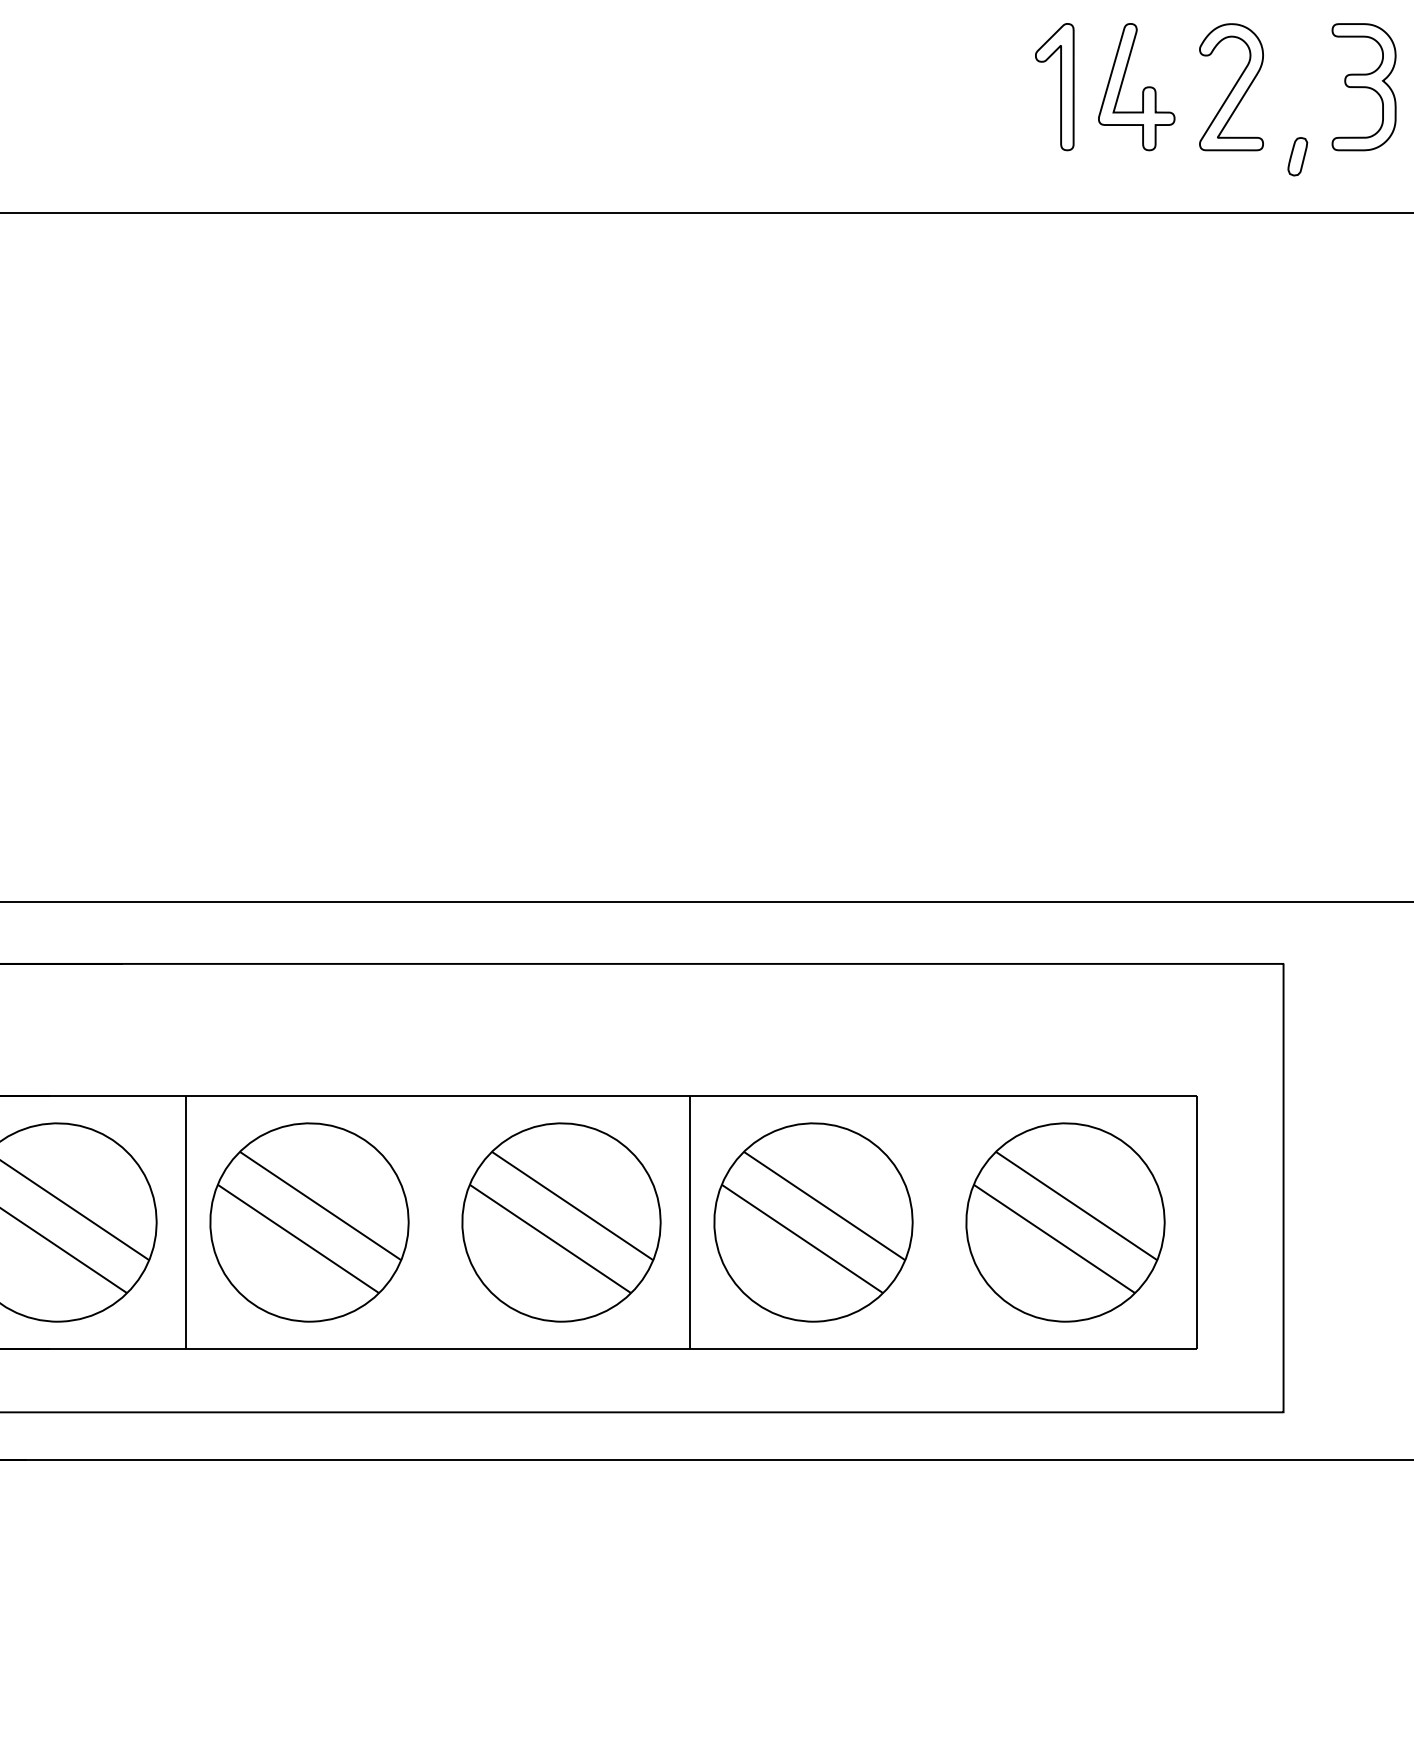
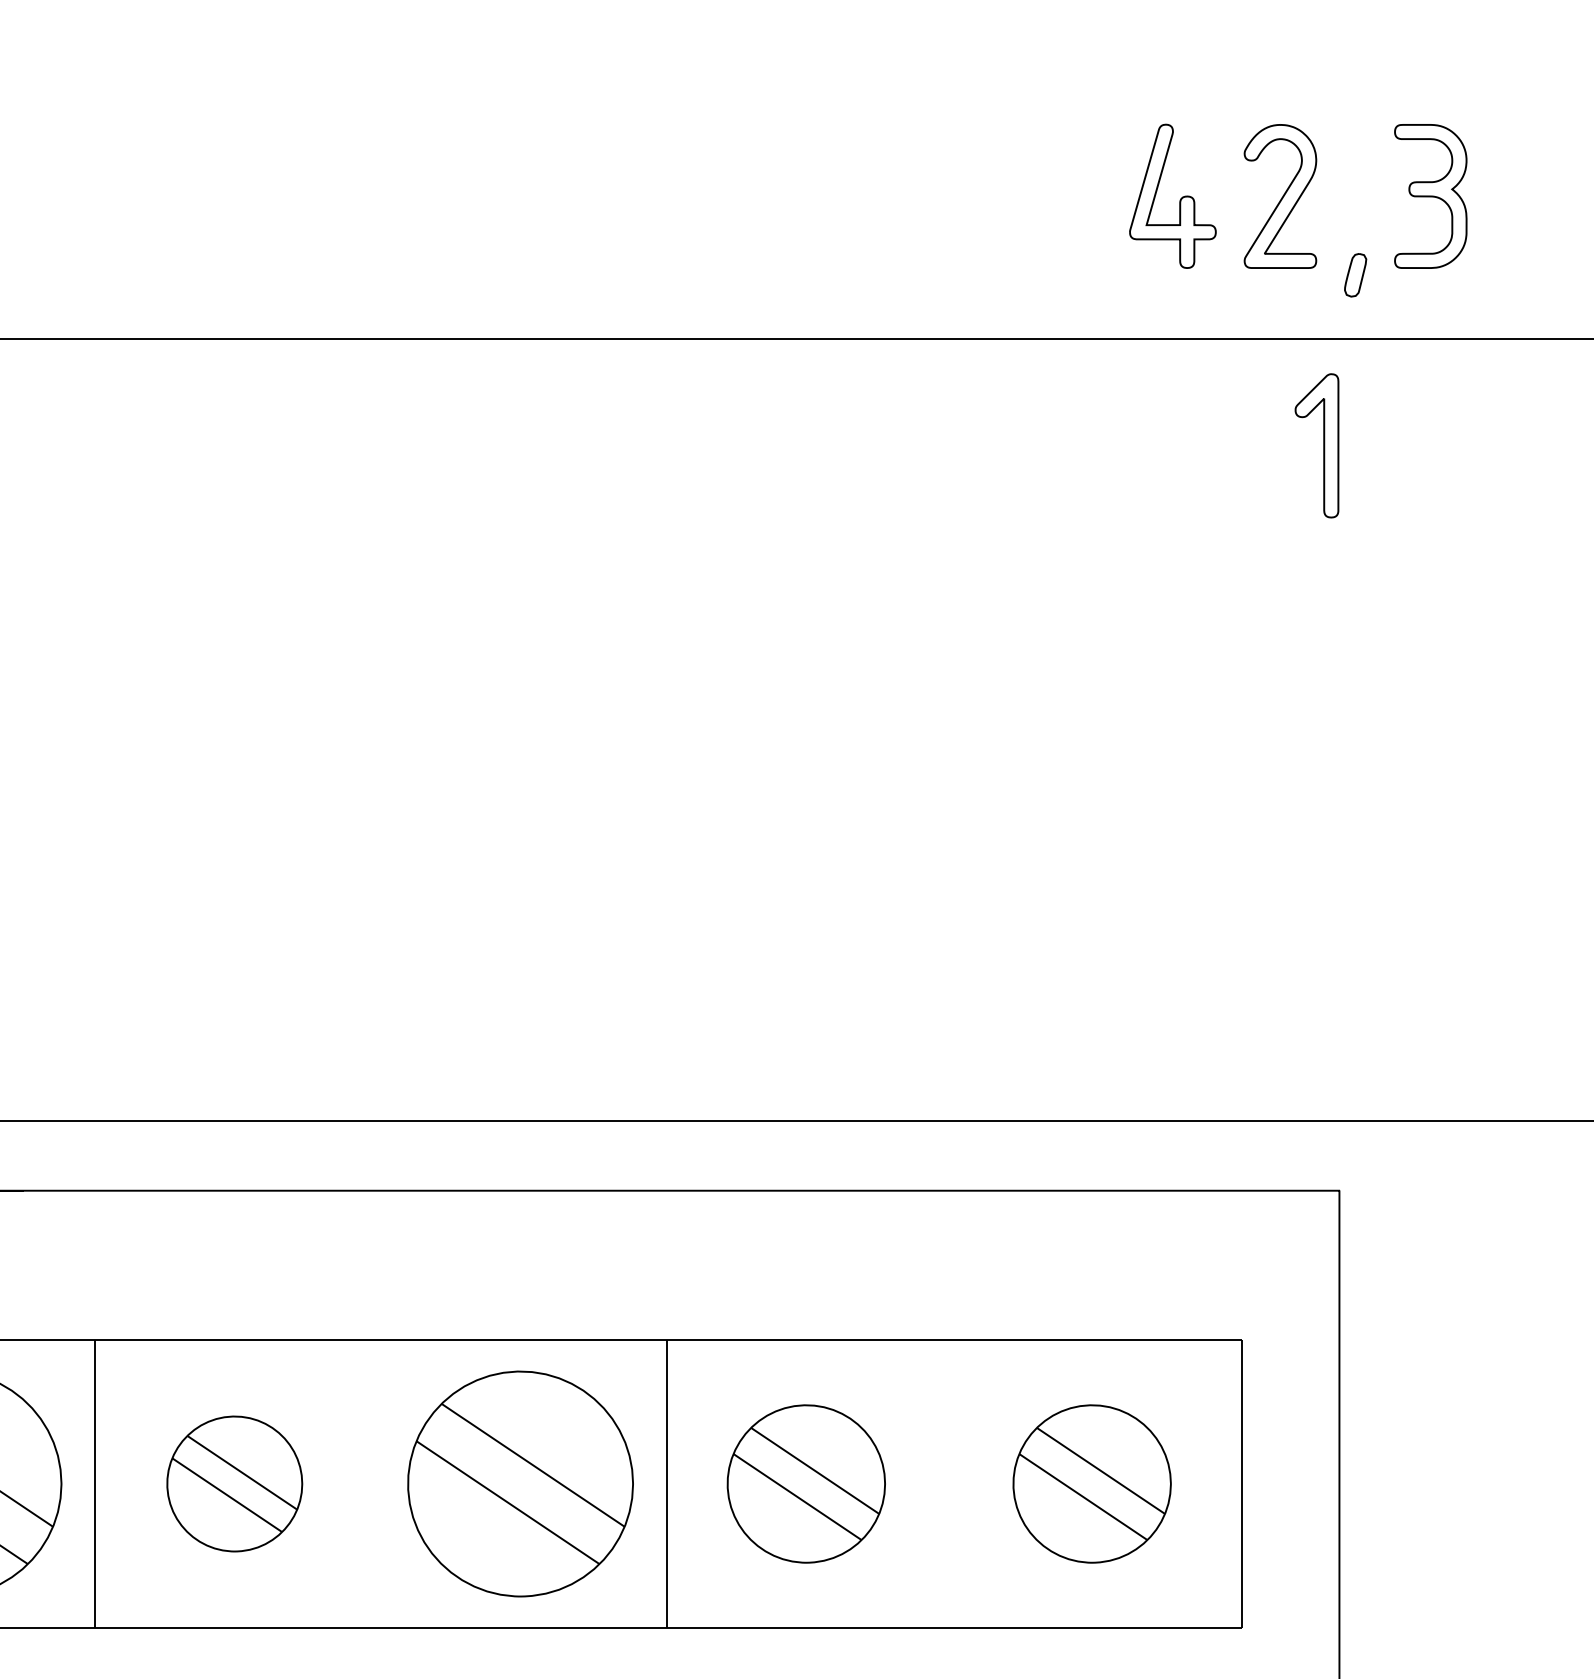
part: (1054, 87) -> (1316, 446), moved
part: (309, 1222) -> (234, 1483), size x0.6
part: (813, 1222) -> (806, 1483), size x0.7
part: (1065, 1222) -> (1092, 1483), size x0.7

